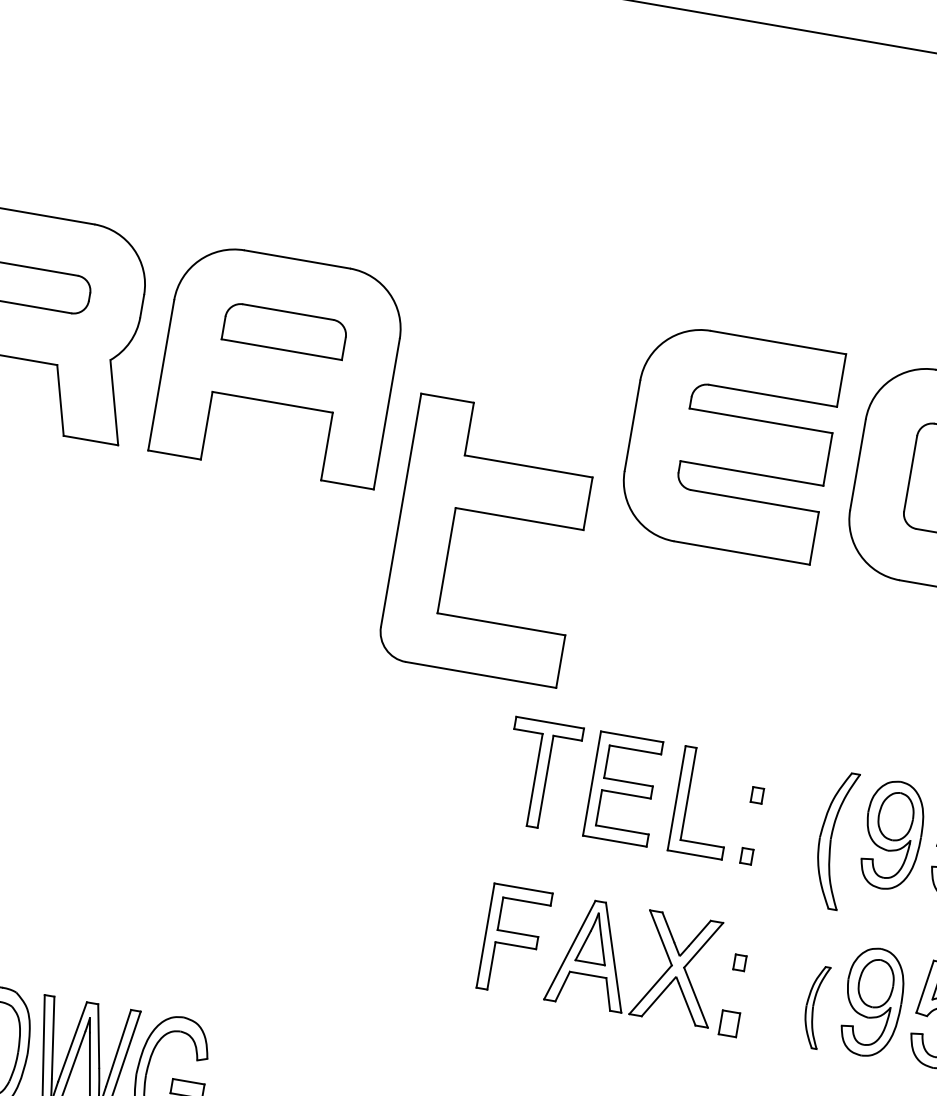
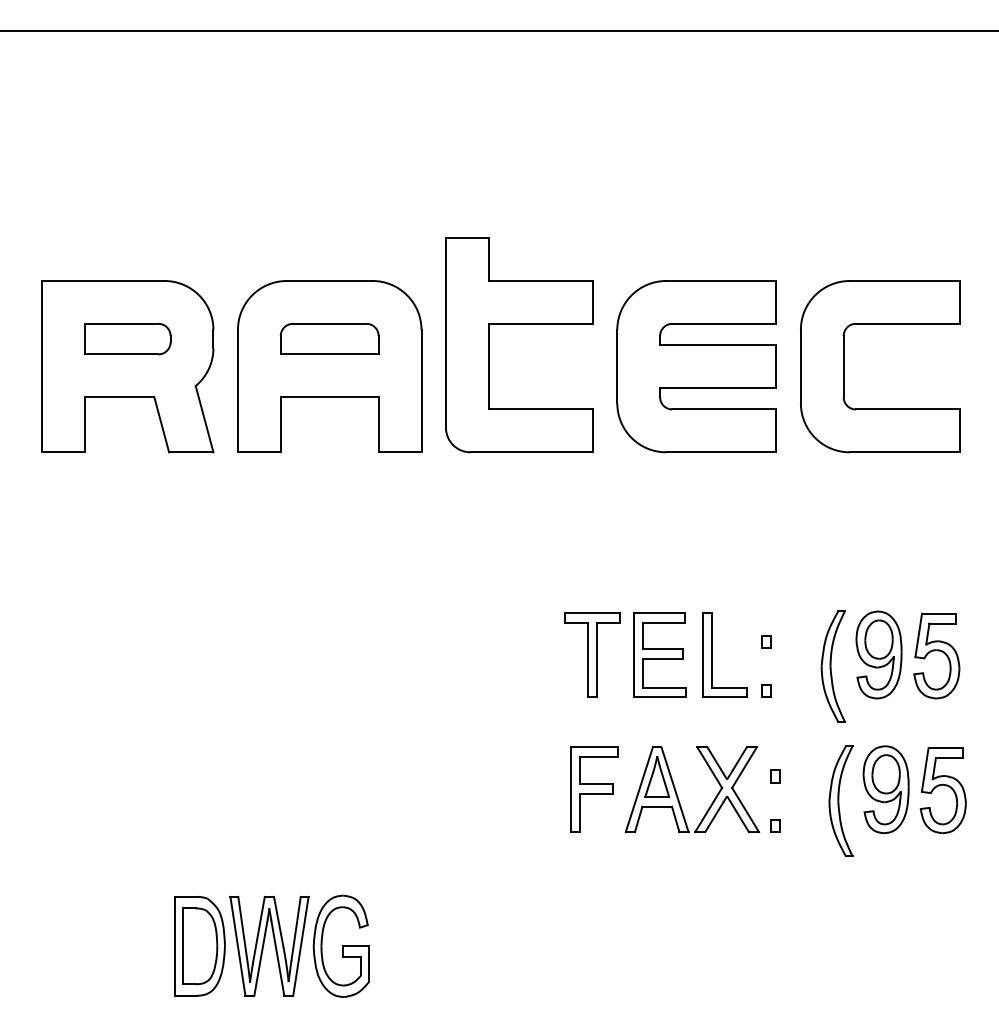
part: (493, 515) -> (519, 324), moved
part: (814, 1006) -> (840, 800), size x1.67
part: (729, 1023) -> (775, 825), size x0.62

